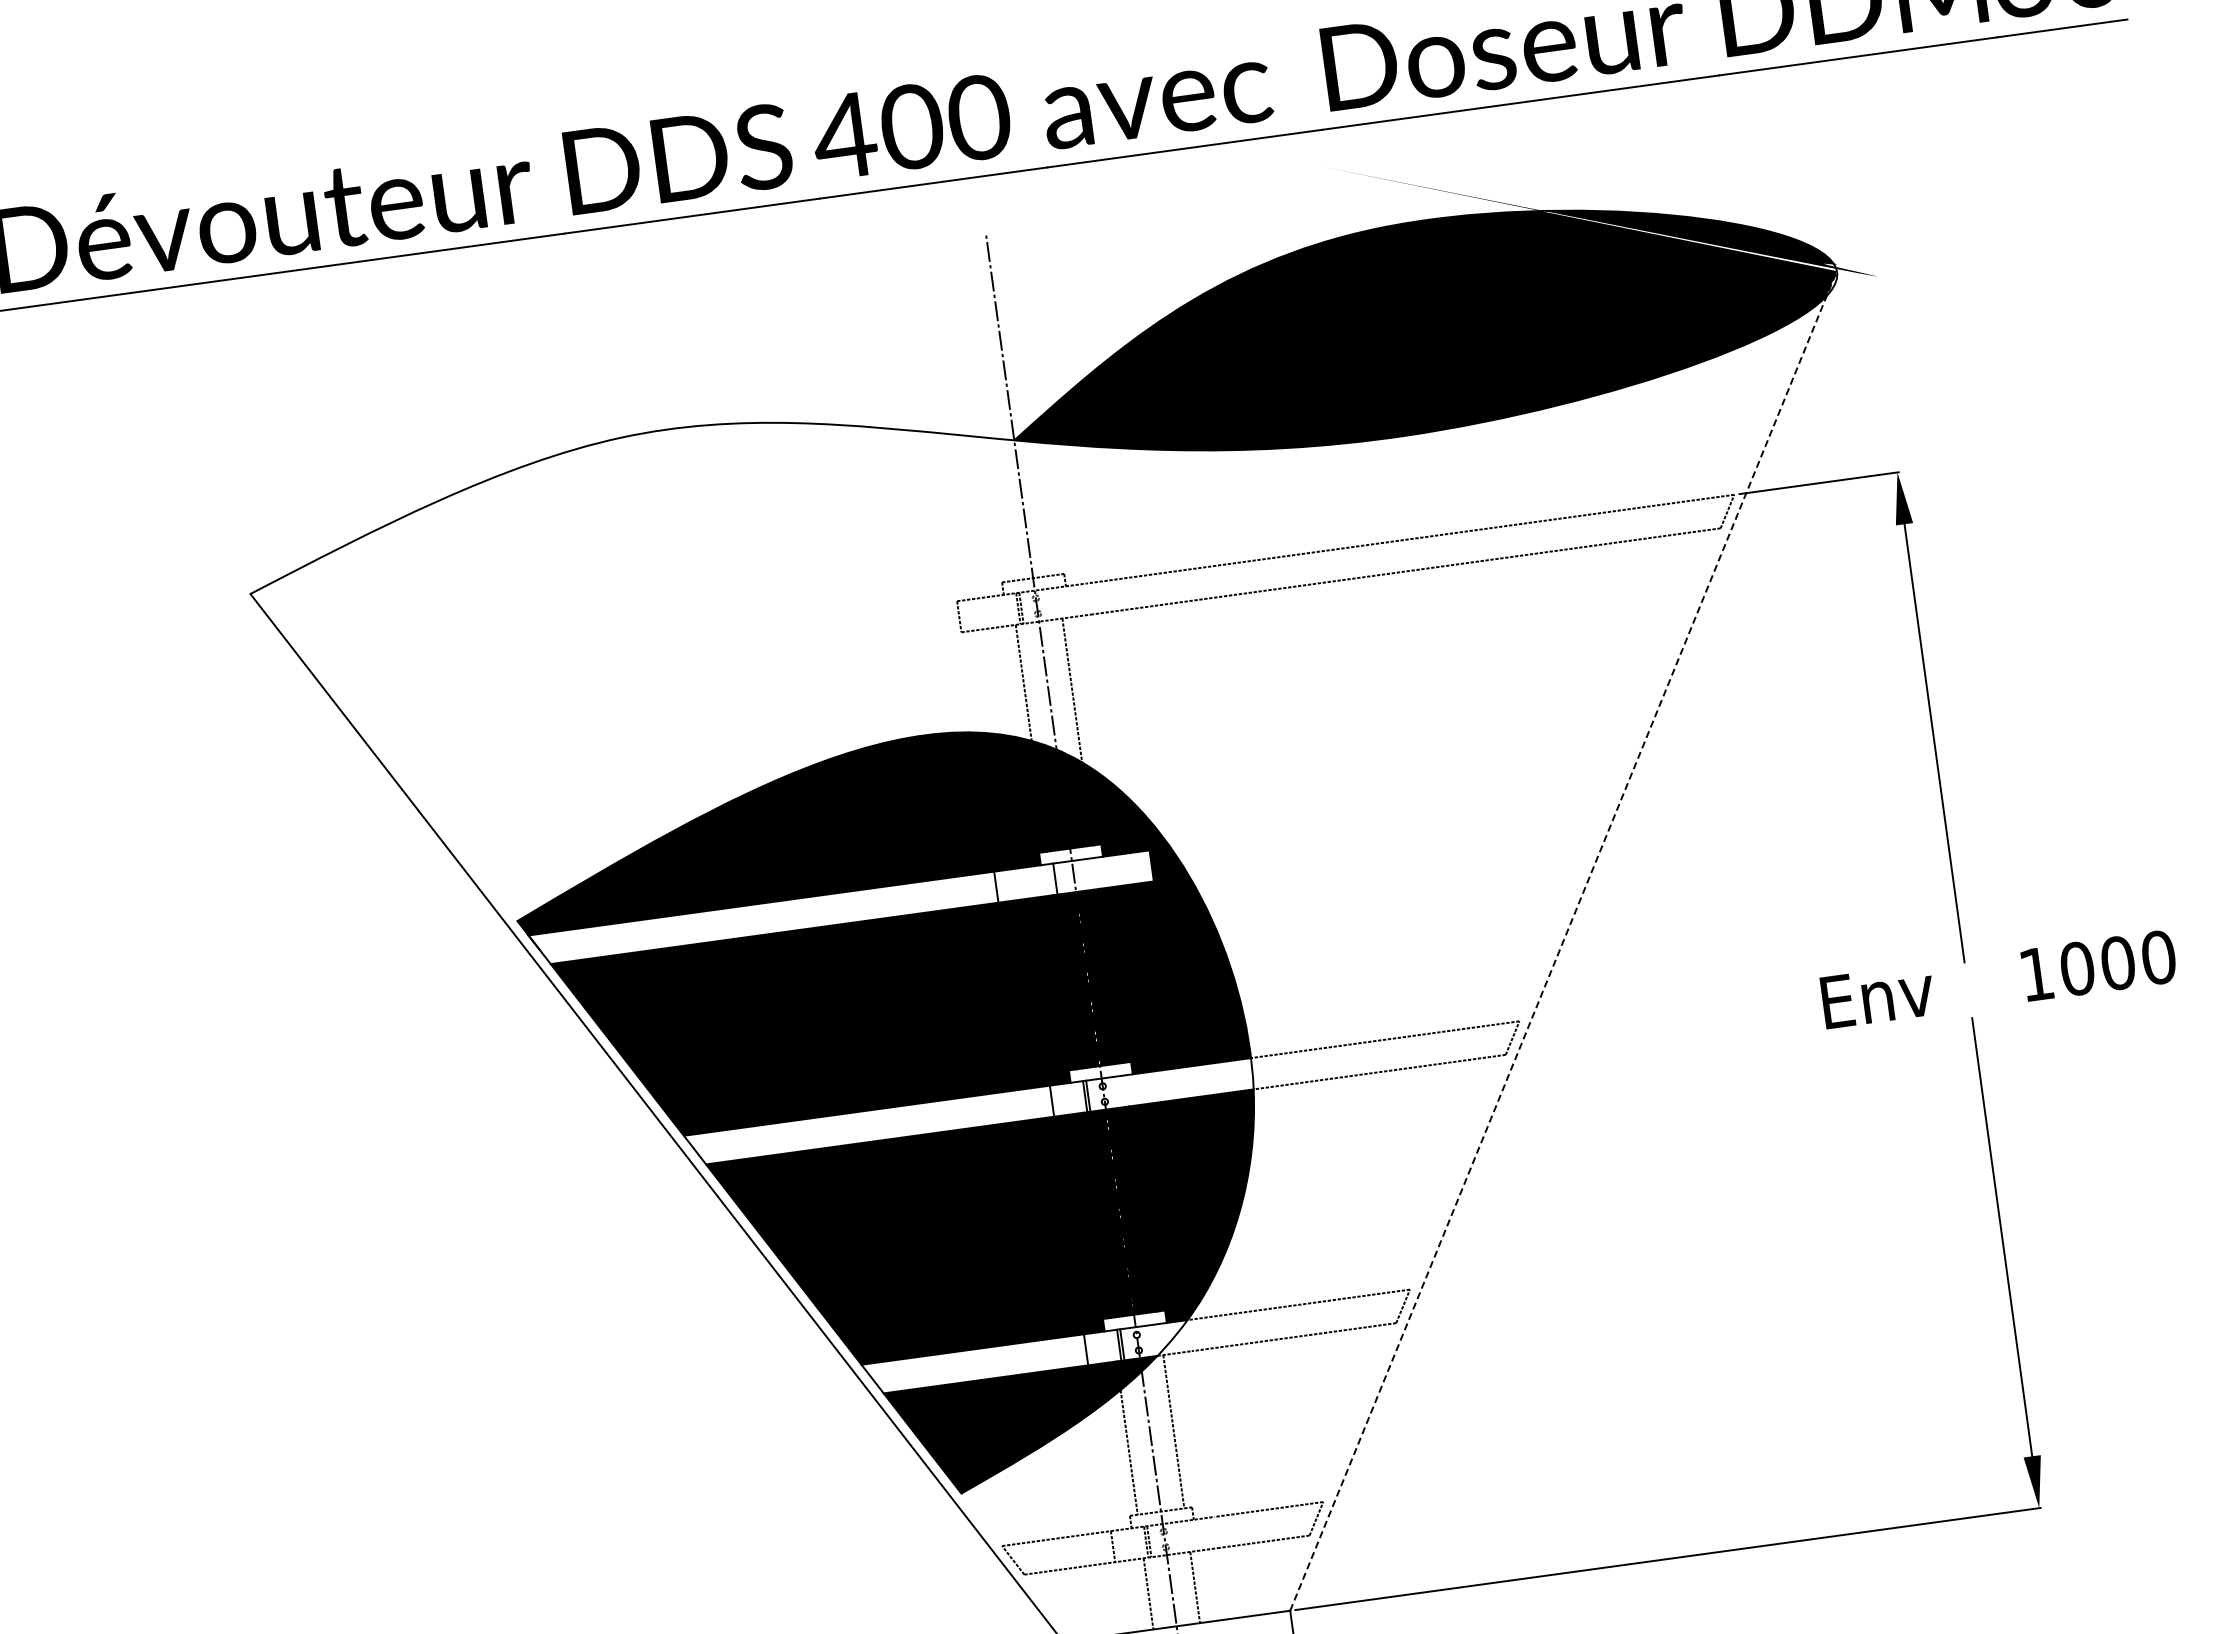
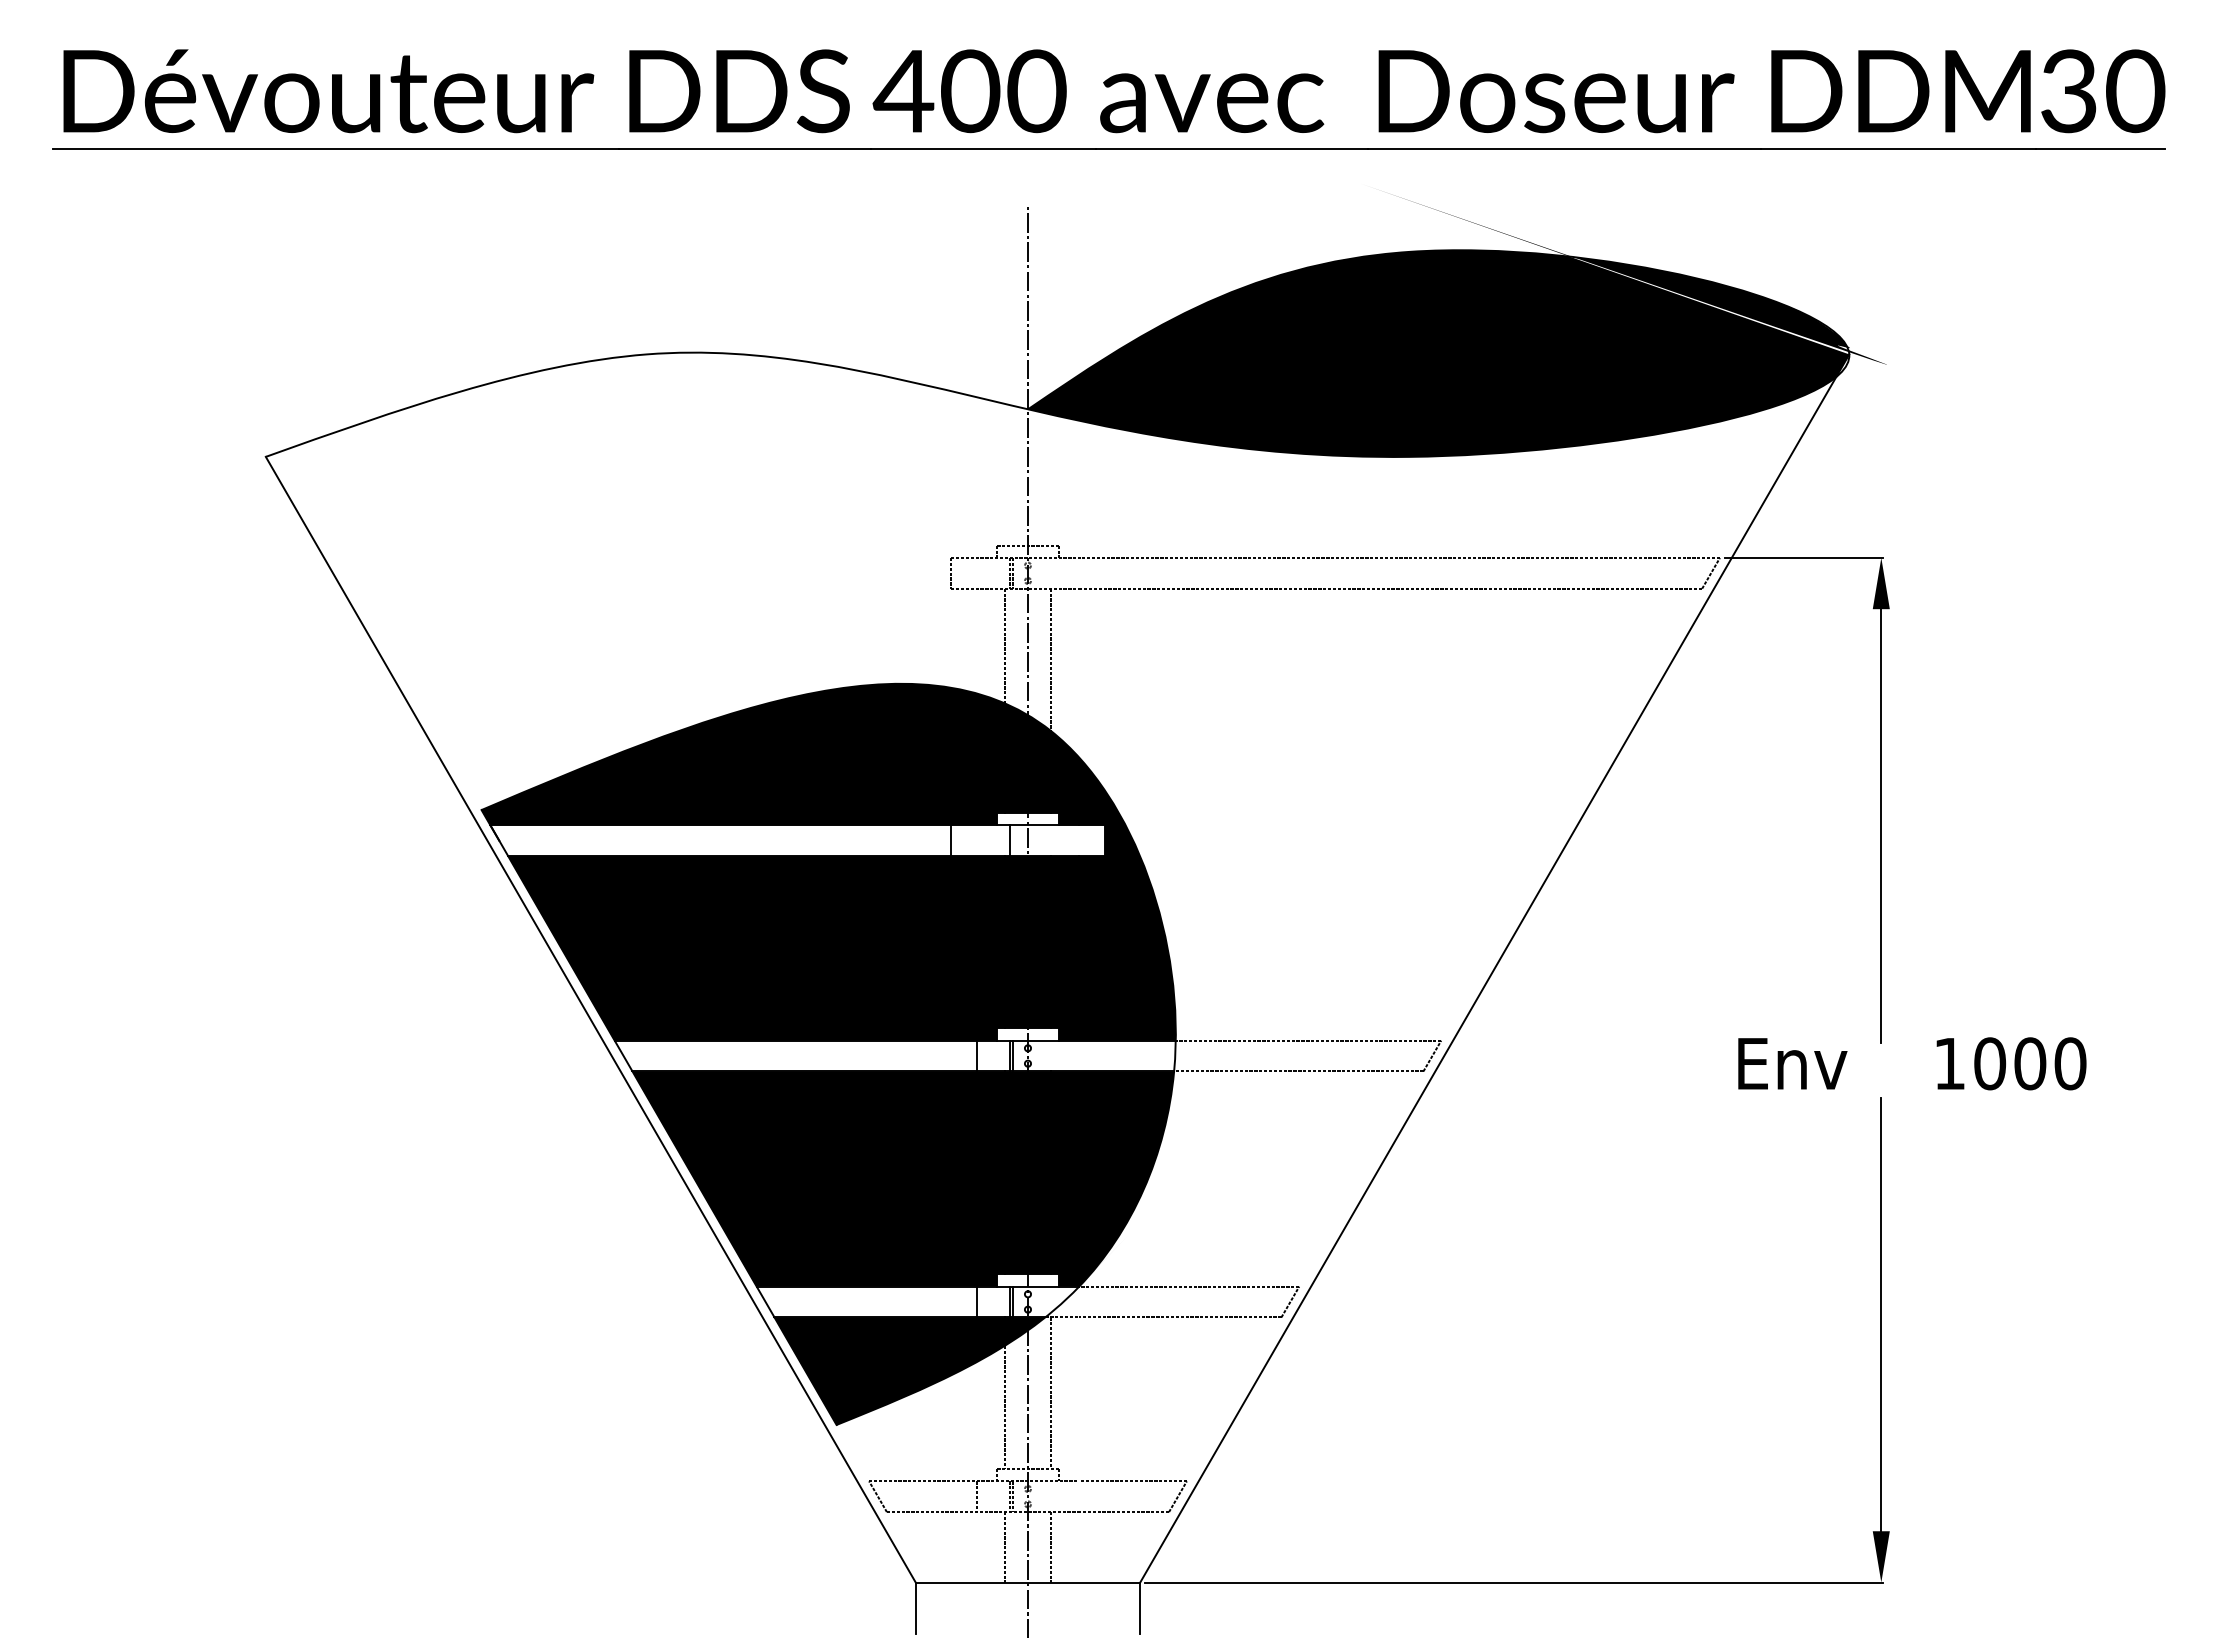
line: (1564, 940) -> (1495, 968), dashed -> solid

